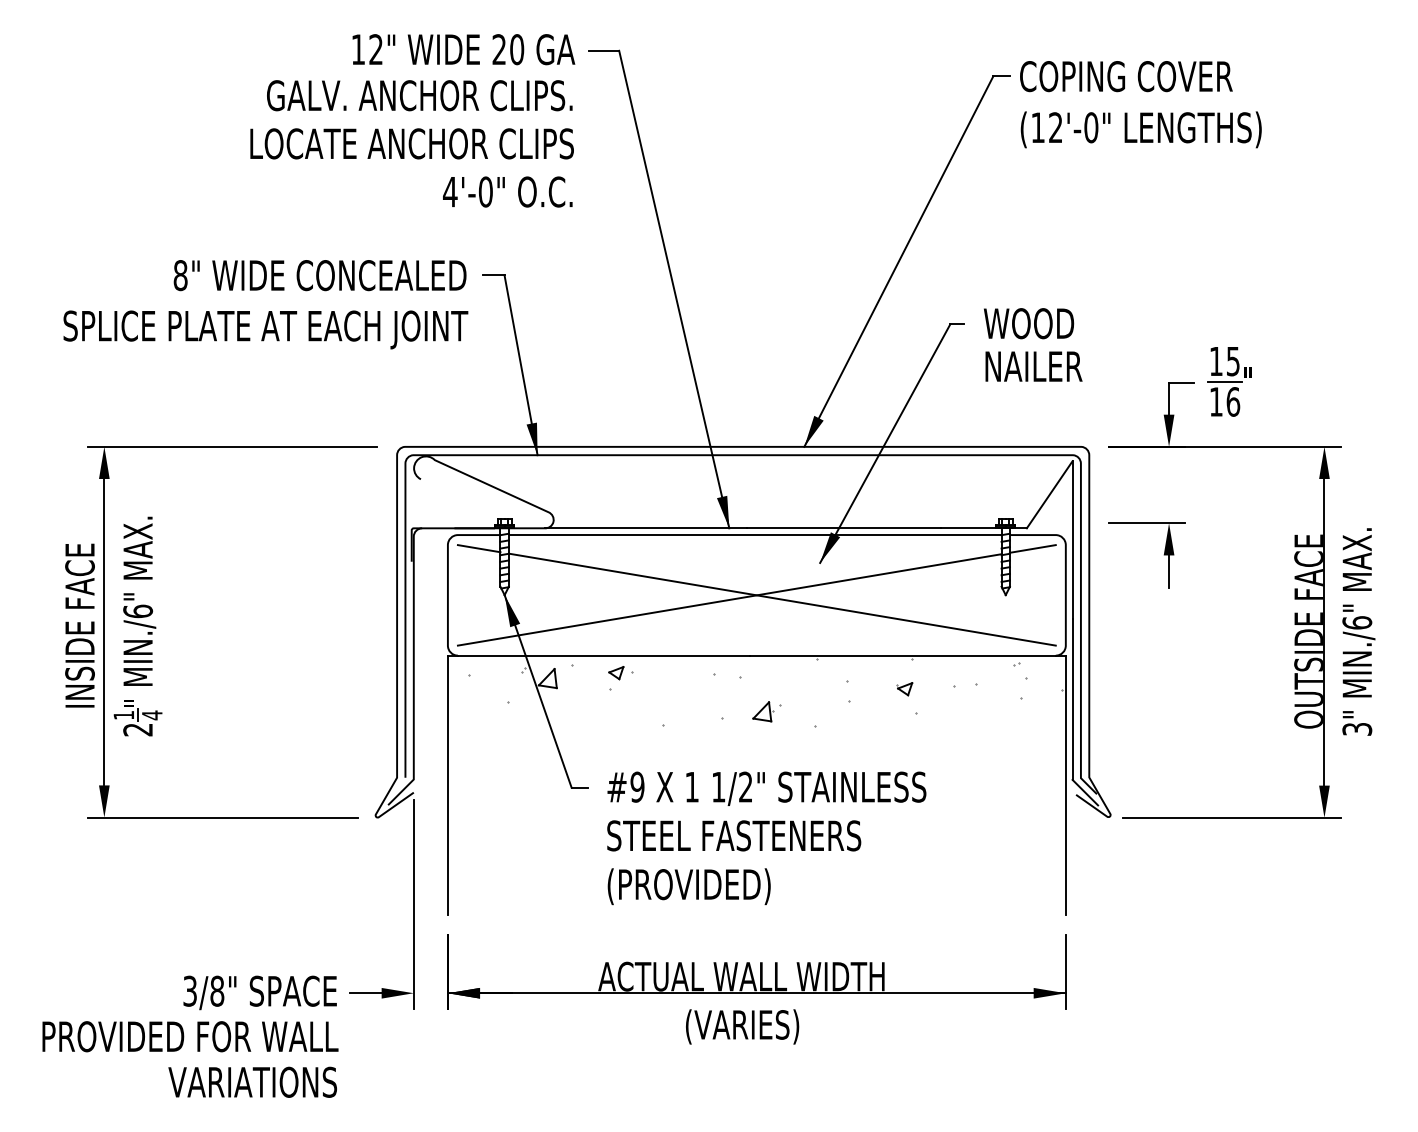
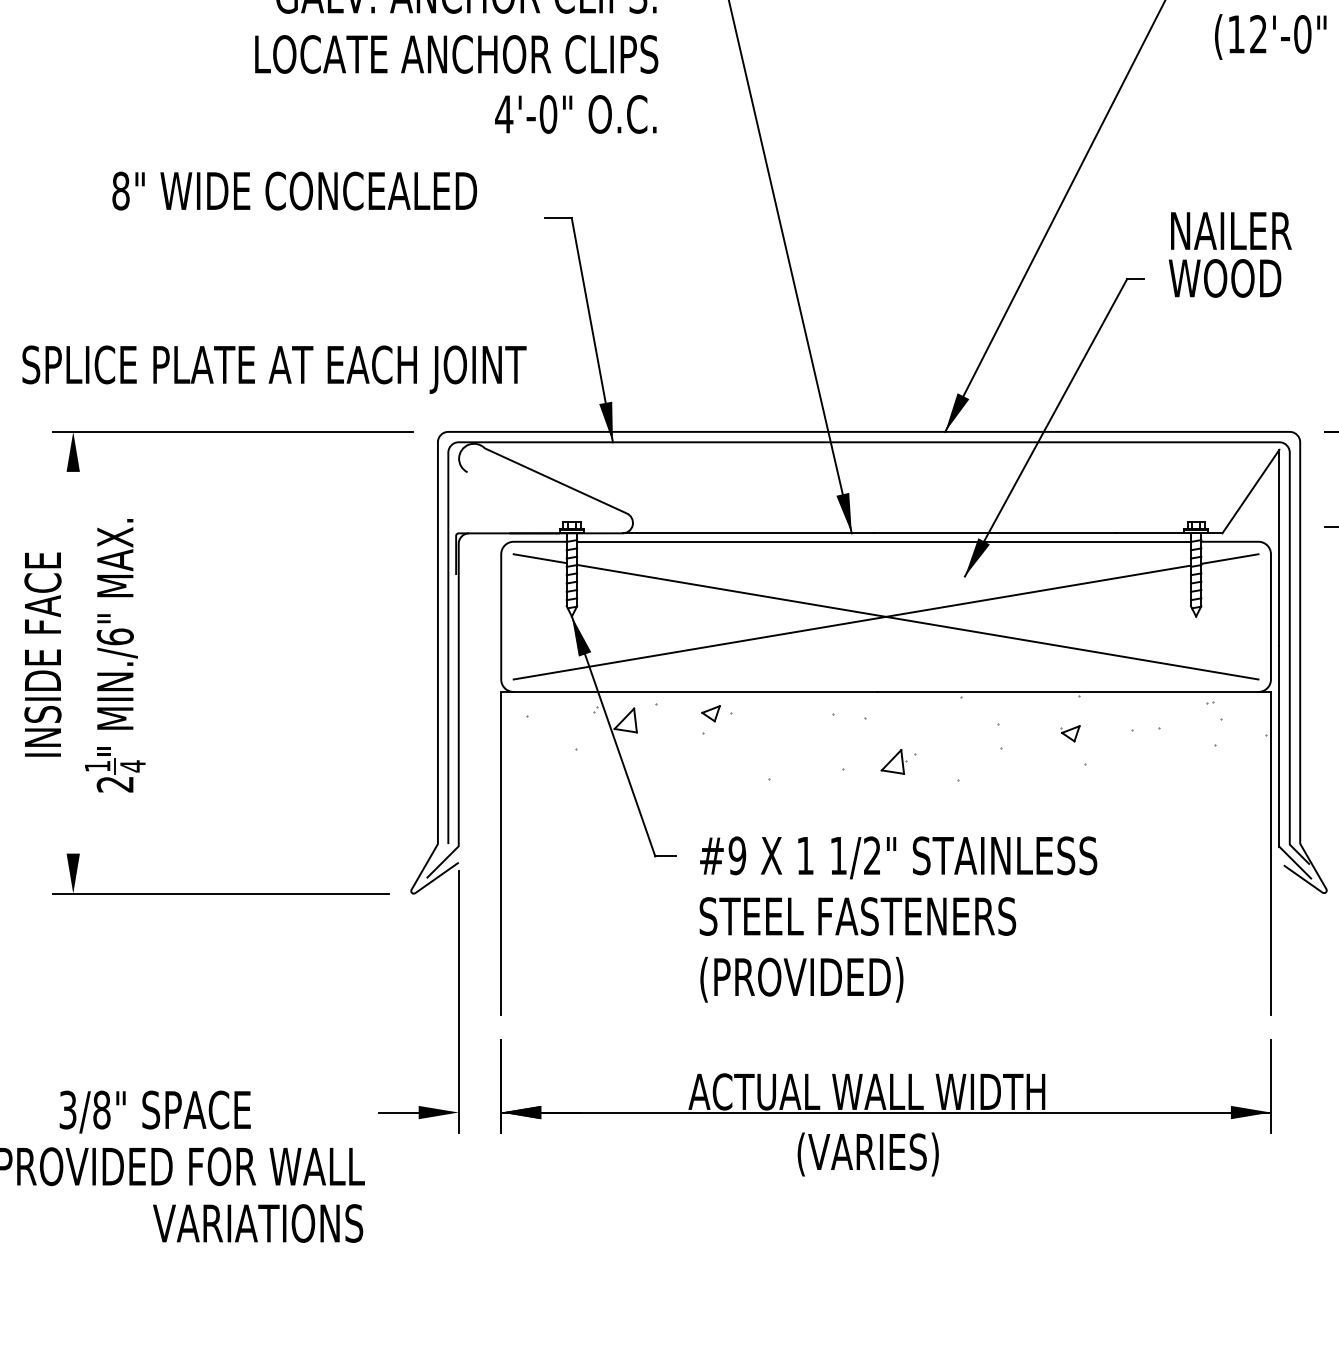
text: (319, 275) -> (293, 191), moved
text: (265, 329) -> (274, 369), moved
text: (1033, 366) -> (1230, 230), moved
line: (104, 631) -> (73, 661), removed
text: (259, 992) -> (154, 1111), moved

